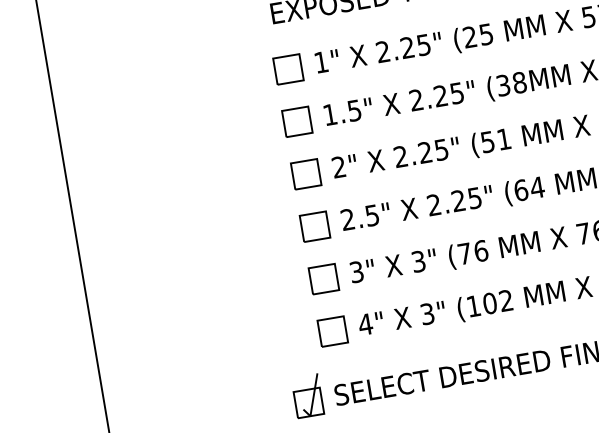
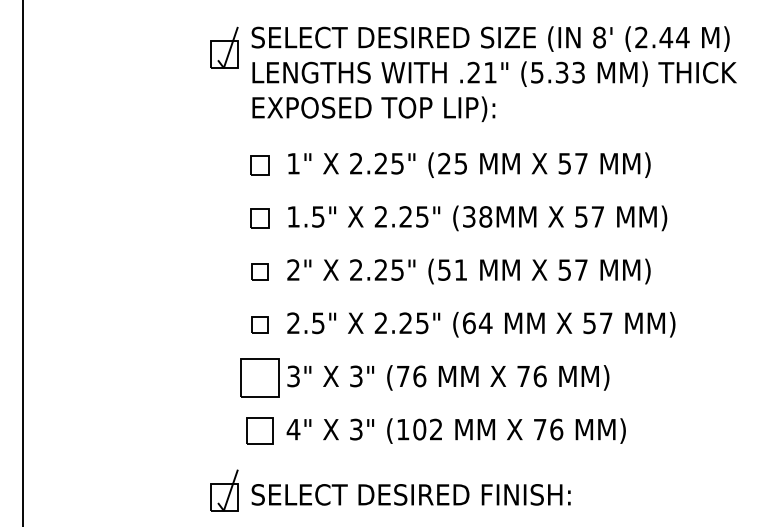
part: (288, 69) -> (259, 165), size x0.7
part: (296, 122) -> (259, 218), size x0.7
part: (305, 174) -> (259, 271), size x0.6
part: (314, 226) -> (259, 324), size x0.6
part: (323, 278) -> (259, 377), size x1.4

